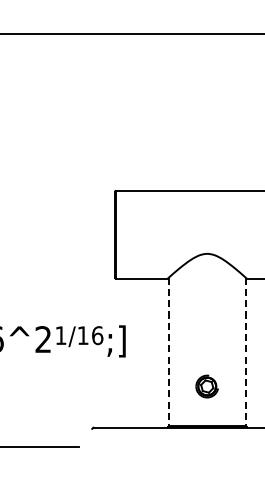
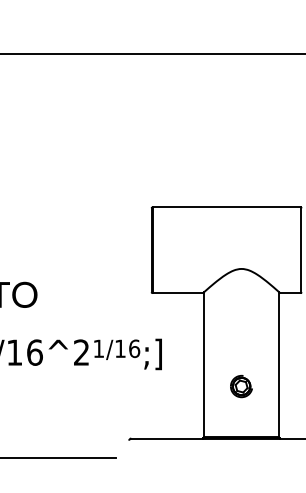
line: (169, 352) -> (204, 365), dashed -> solid
line: (246, 352) -> (279, 365), dashed -> solid
part: (207, 386) -> (241, 386), moved

